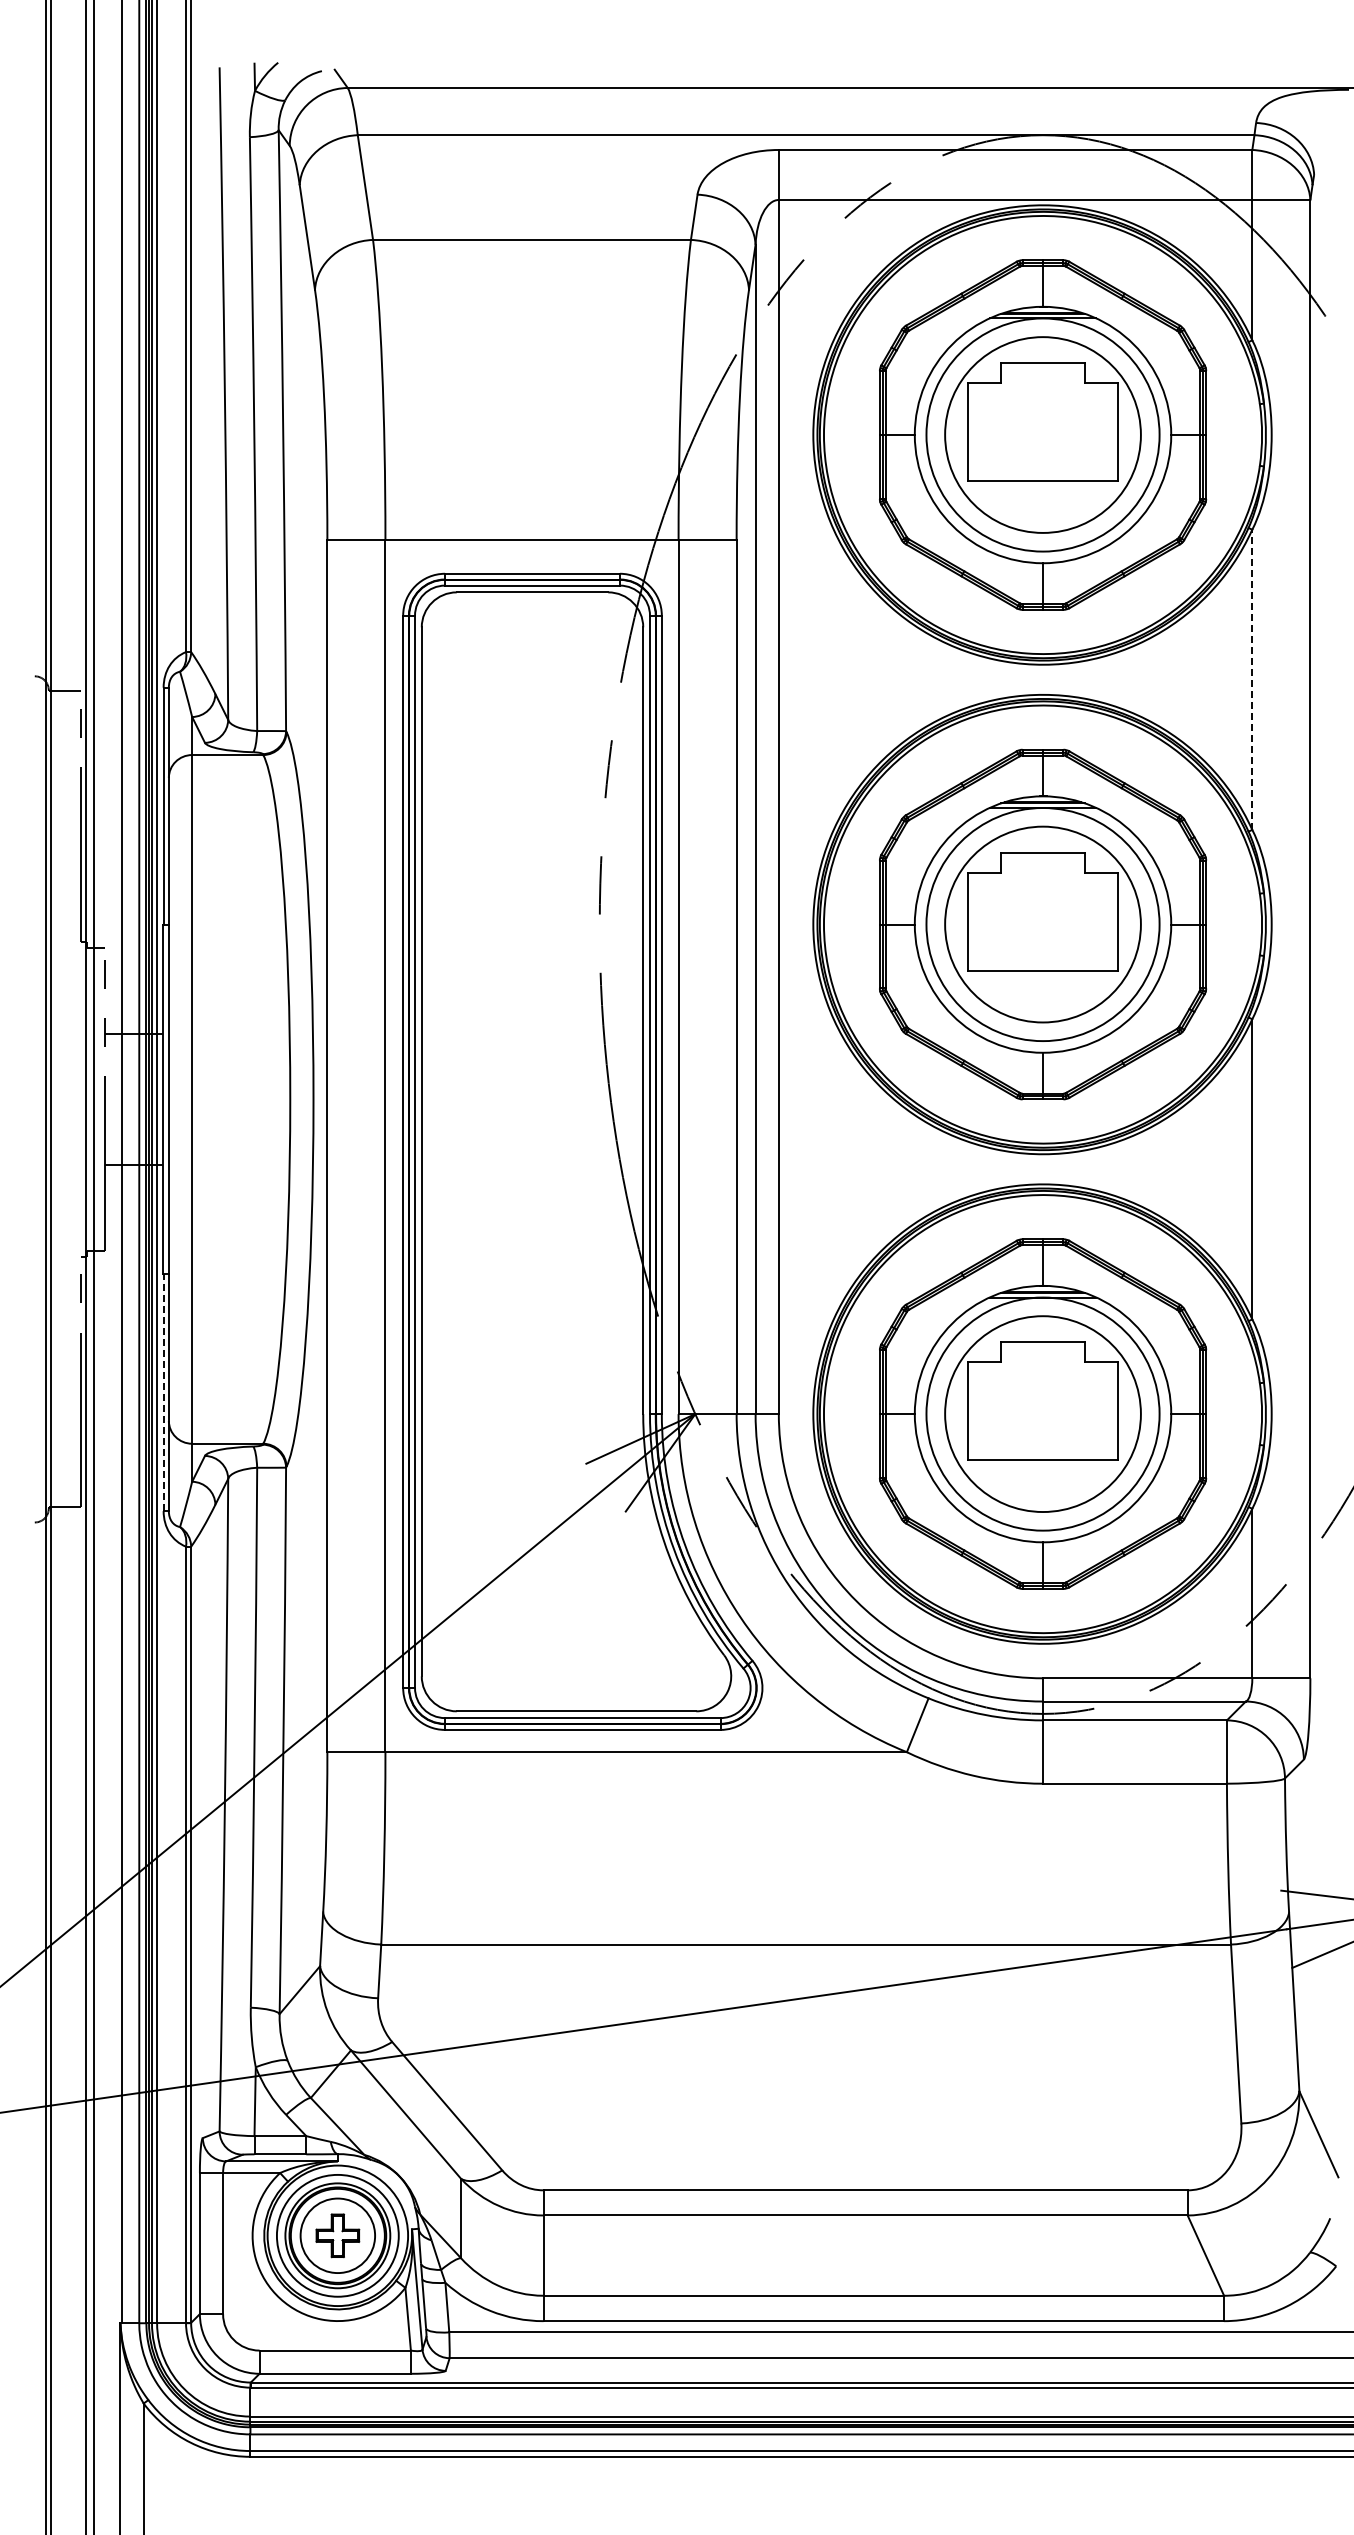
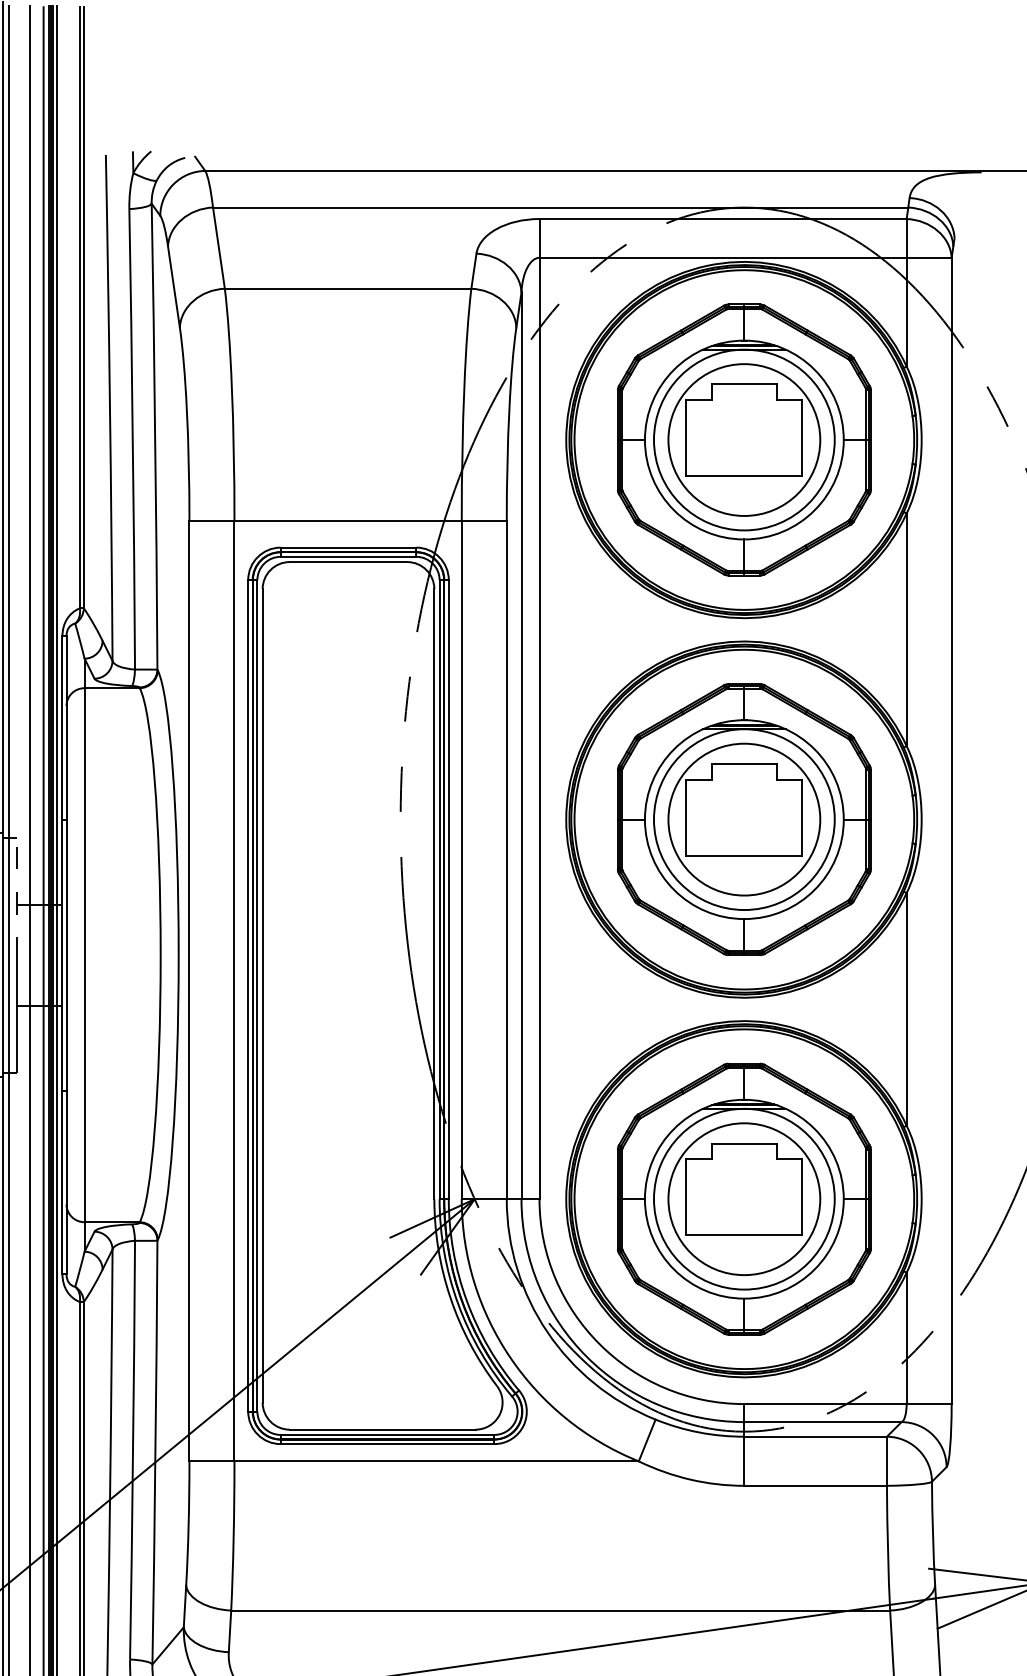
line: (1252, 679) -> (906, 629), dashed -> solid
line: (163, 1392) -> (62, 1182), dashed -> solid

